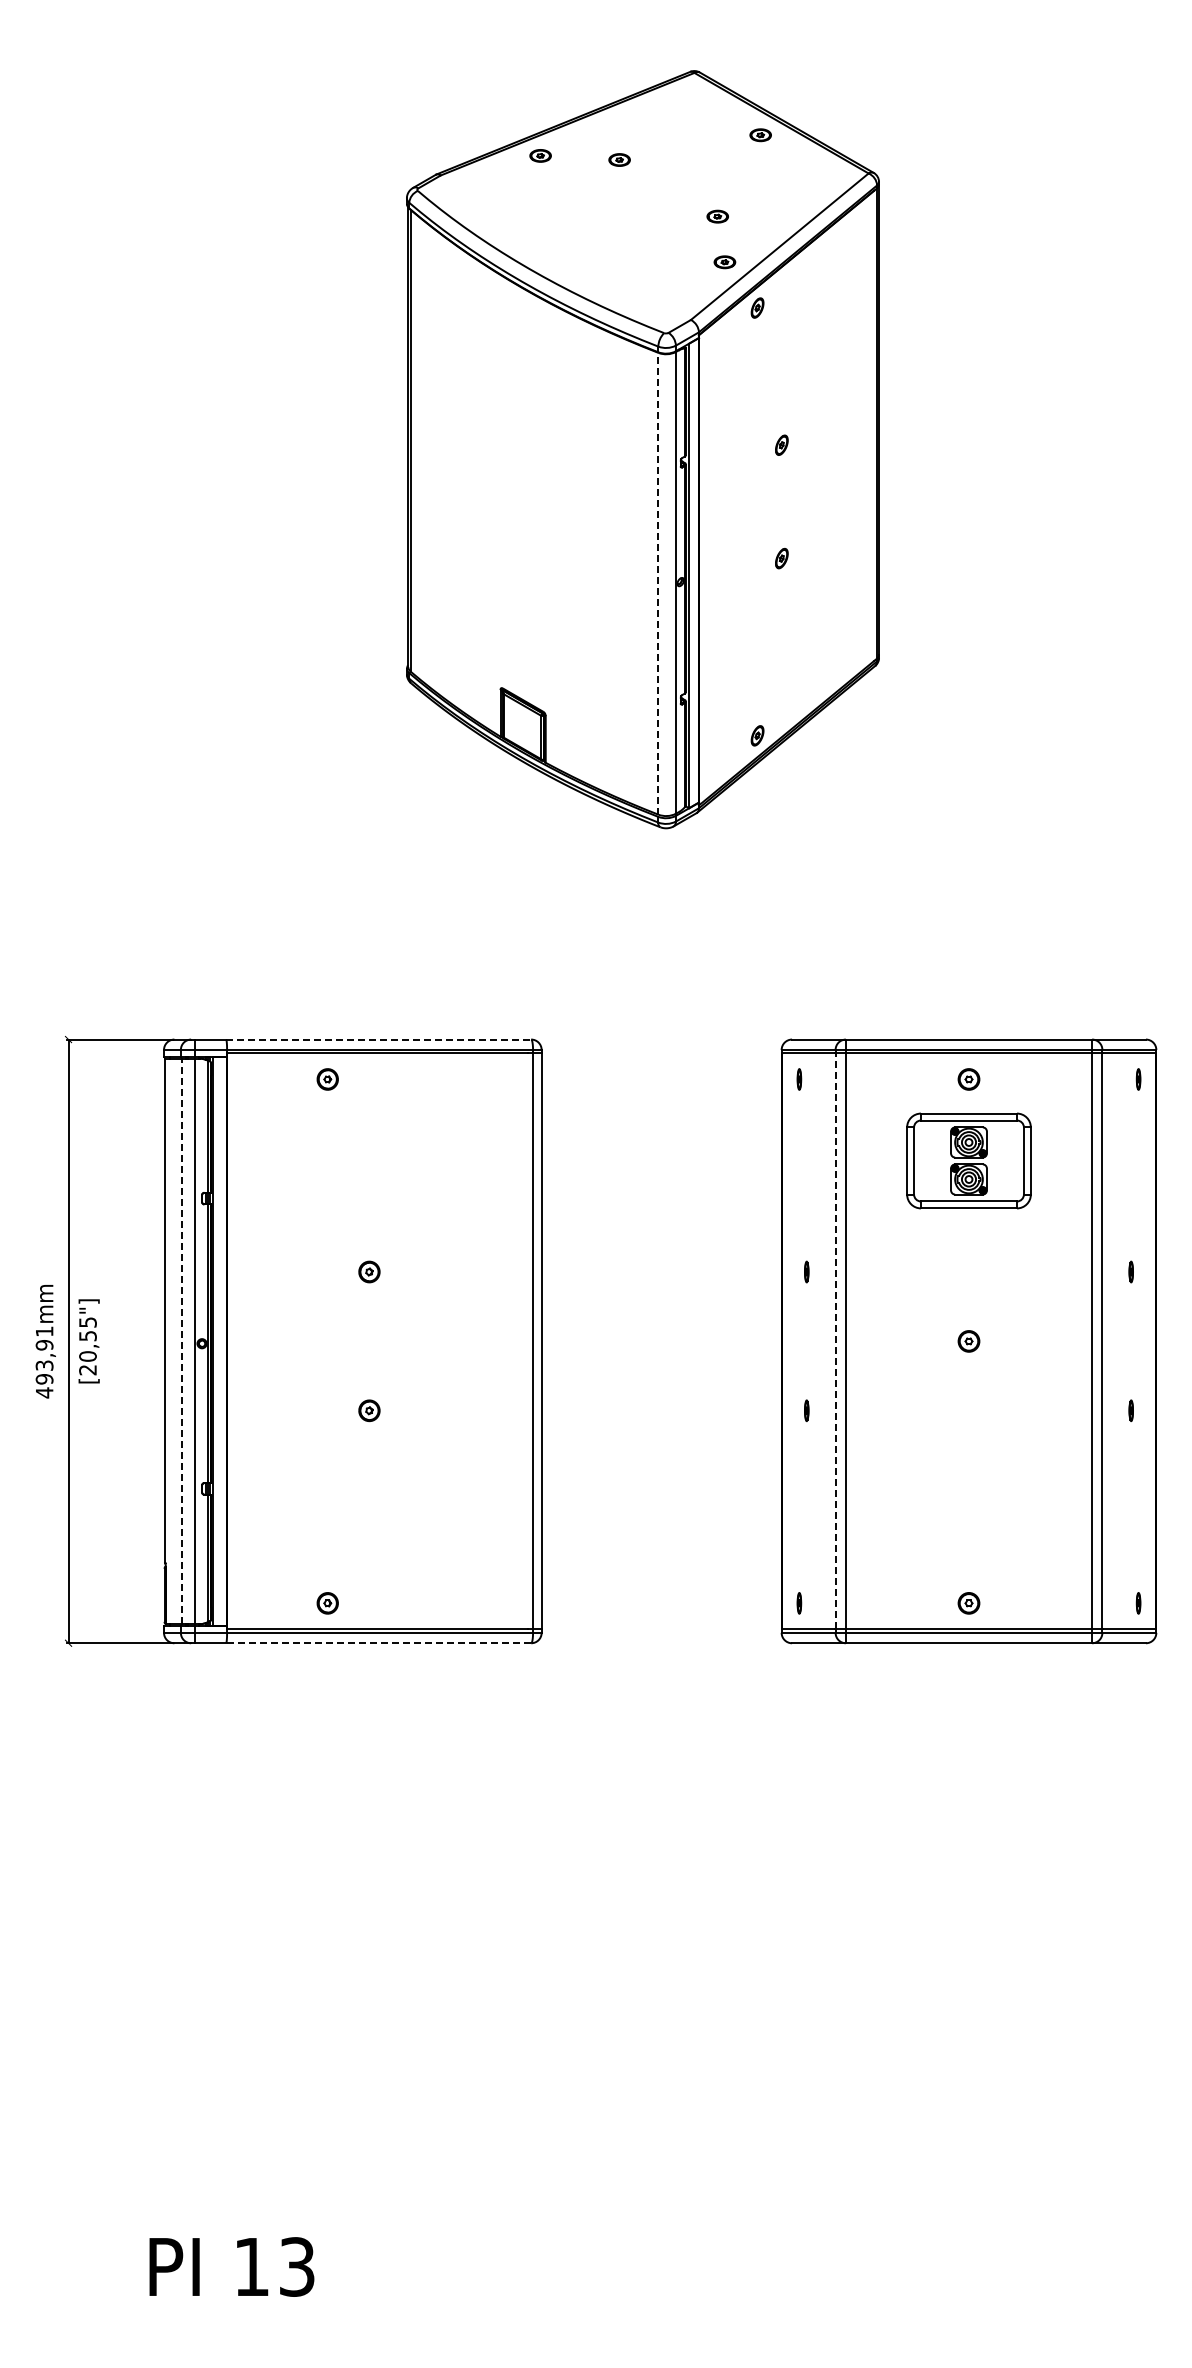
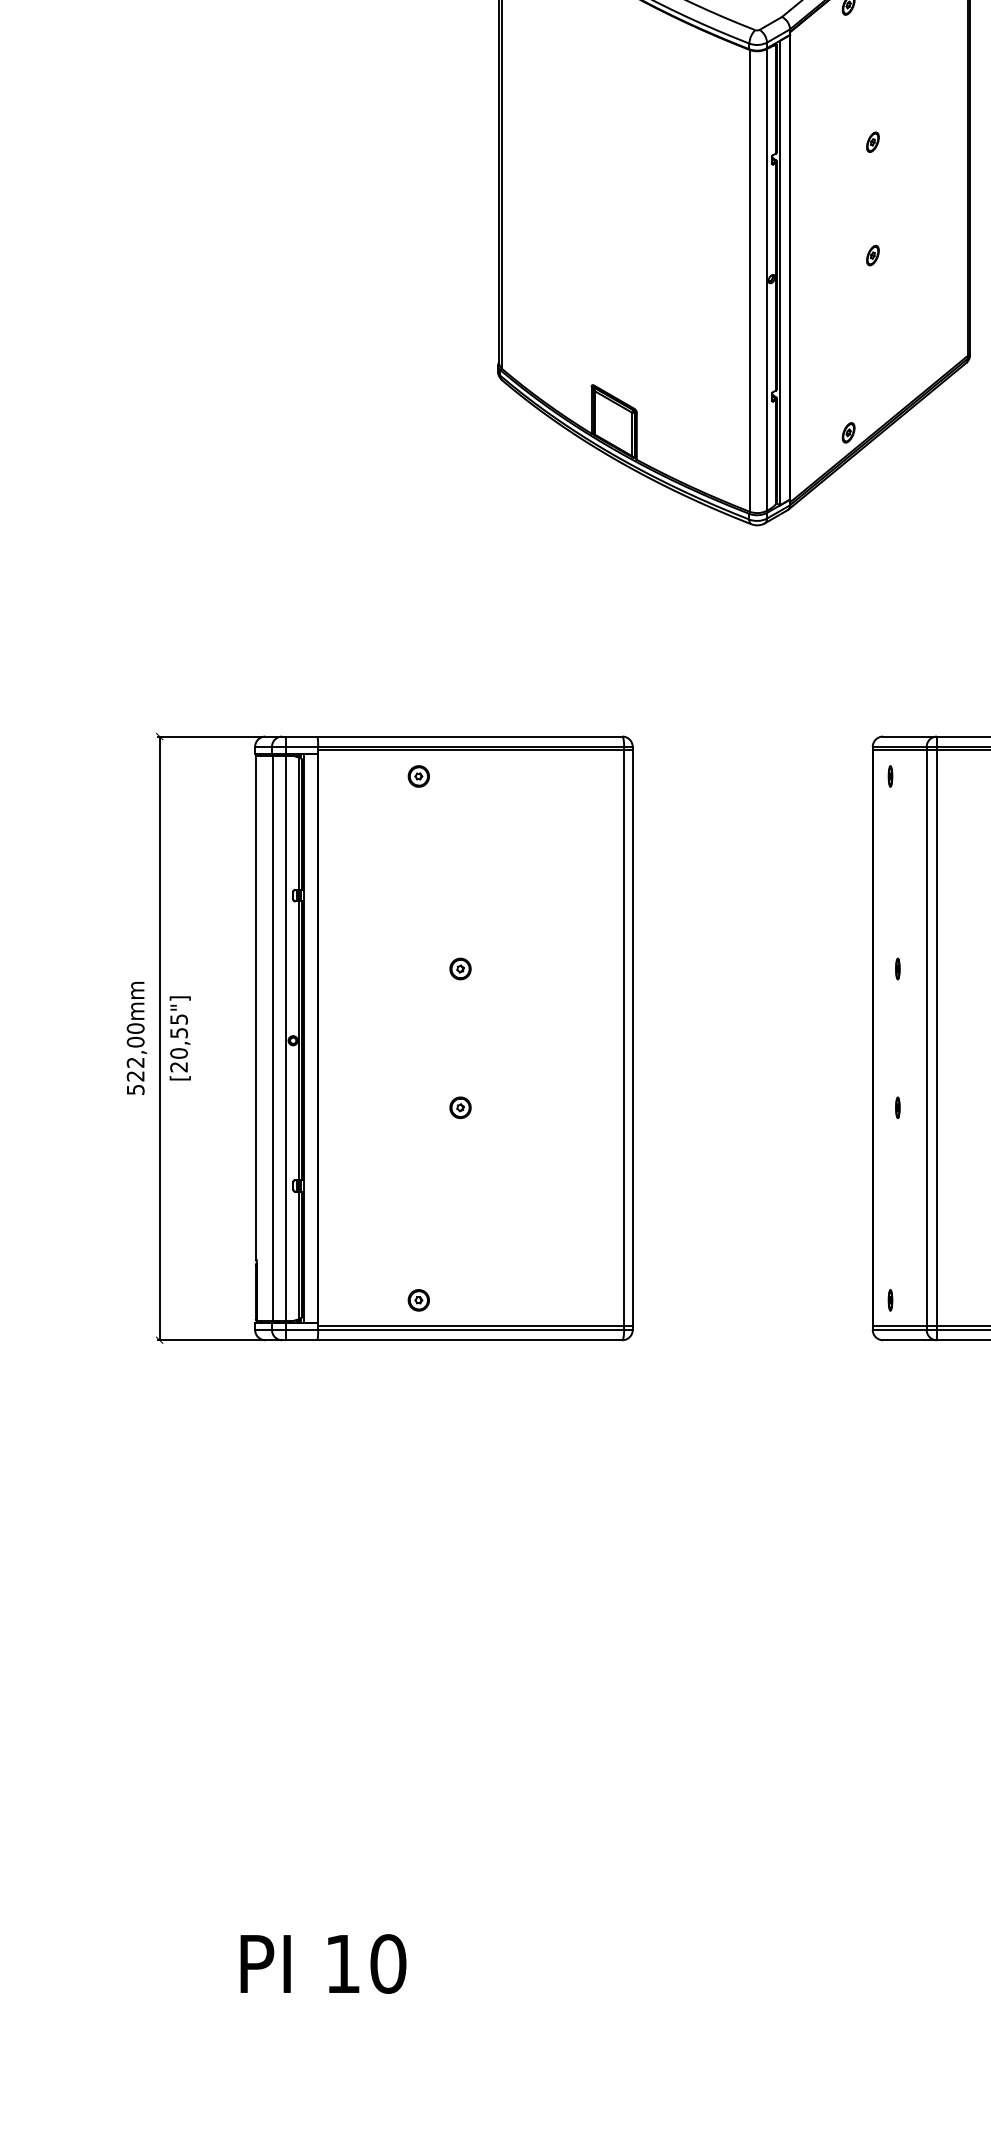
line: (658, 583) -> (749, 280), dashed -> solid
line: (378, 1039) -> (469, 736), dashed -> solid
line: (181, 1341) -> (272, 1038), dashed -> solid
line: (835, 1341) -> (926, 1038), dashed -> solid
text: (44, 1362) -> (135, 1059), 493,91mm -> 522,00mm
line: (378, 1643) -> (469, 1340), dashed -> solid
text: (297, 2266) -> (388, 1963), 13 -> 10

